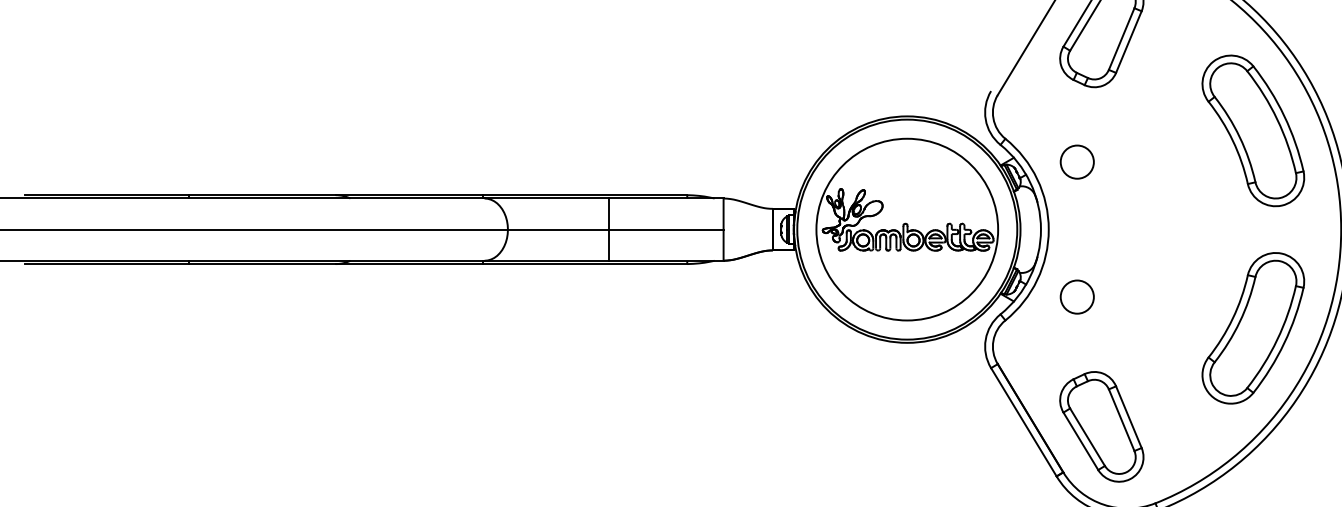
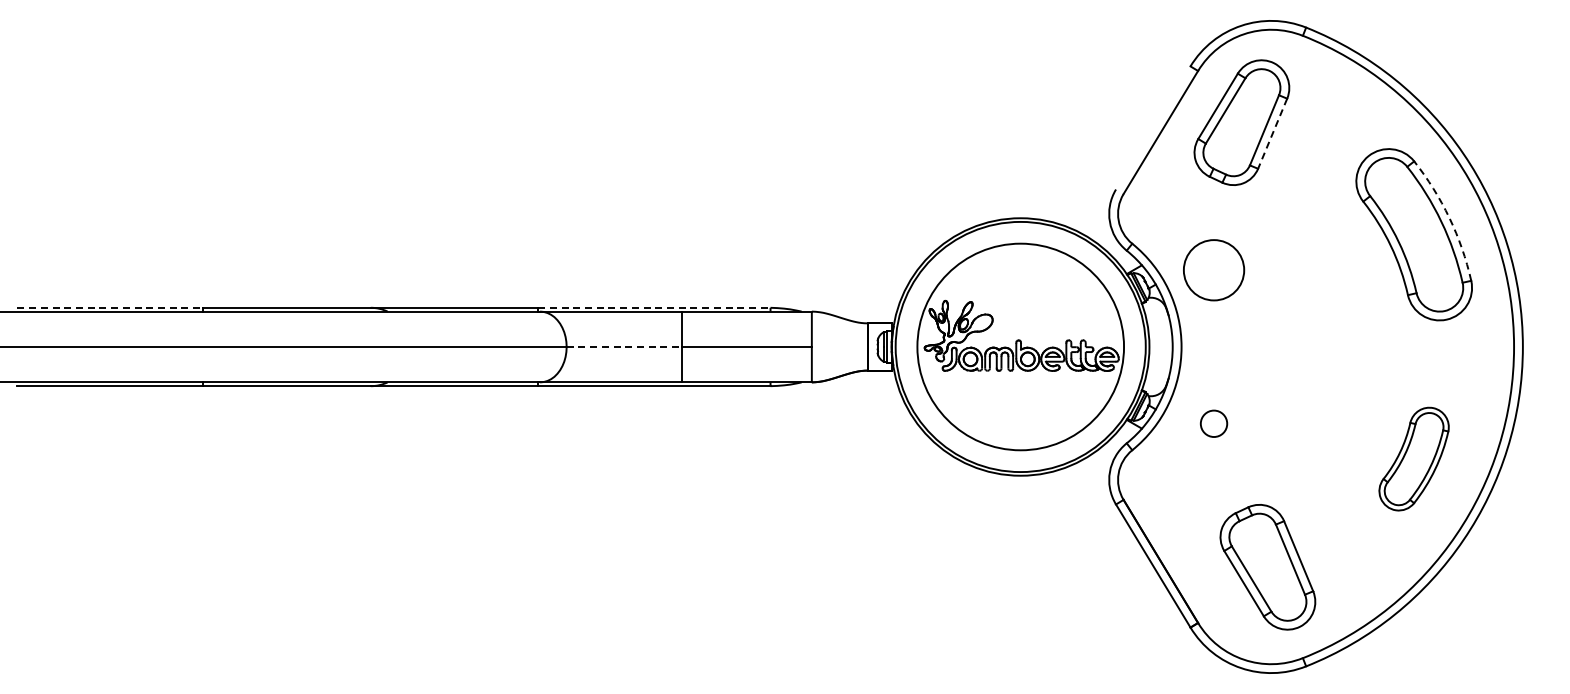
line: (1128, 41) -> (1272, 133), solid -> dashed
arc: (1284, 115) -> (1449, 217), solid -> dashed
circle: (1076, 162) -> (1213, 270), size x1.6
line: (106, 194) -> (110, 307), solid -> dashed
line: (585, 194) -> (654, 307), solid -> dashed
line: (558, 230) -> (624, 347), solid -> dashed
circle: (1076, 296) -> (1213, 423), size x0.7
part: (1252, 327) -> (1413, 458), size x0.6
part: (1101, 427) -> (1267, 567), moved

